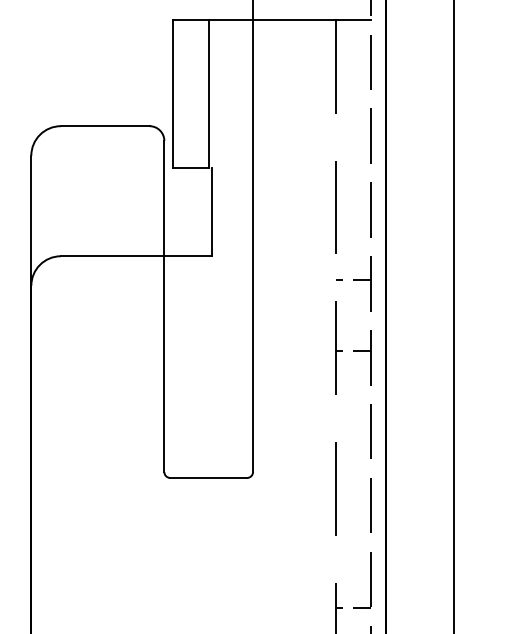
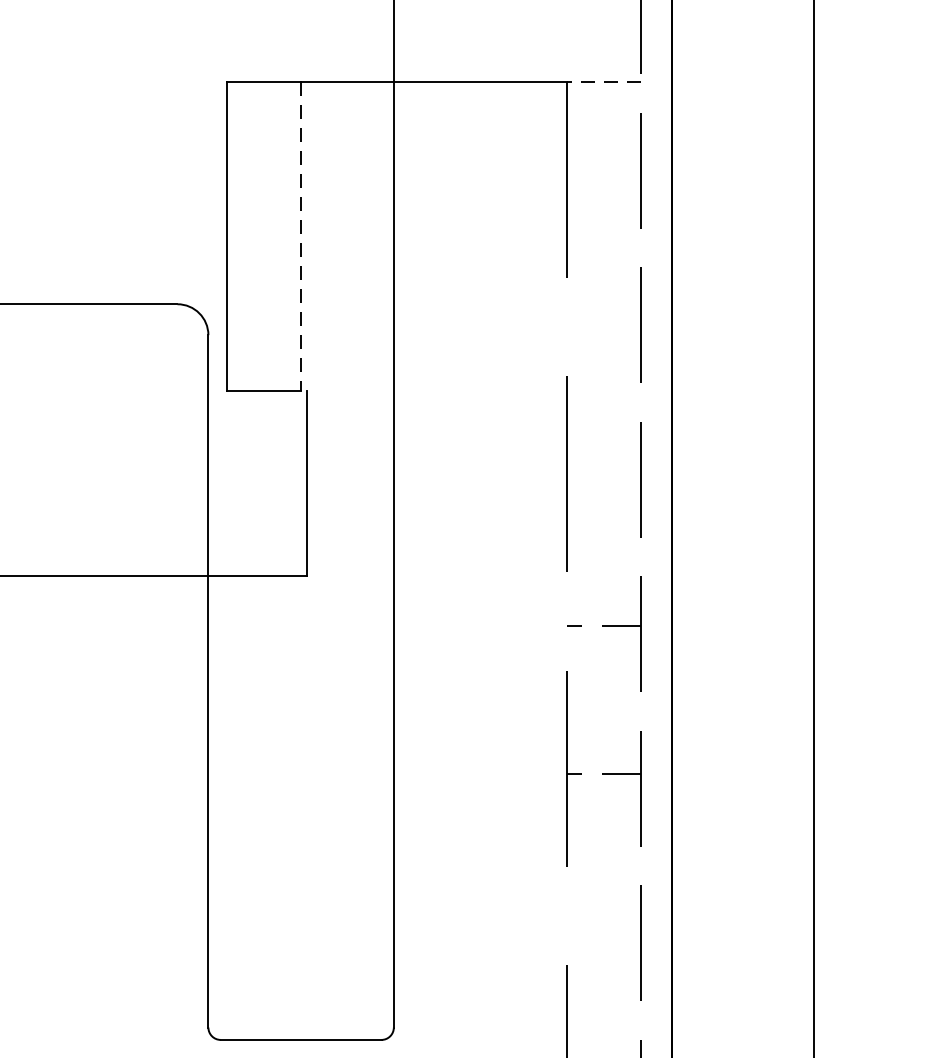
line: (353, 19) -> (603, 81), solid -> dashed
line: (208, 93) -> (300, 235), solid -> dashed

